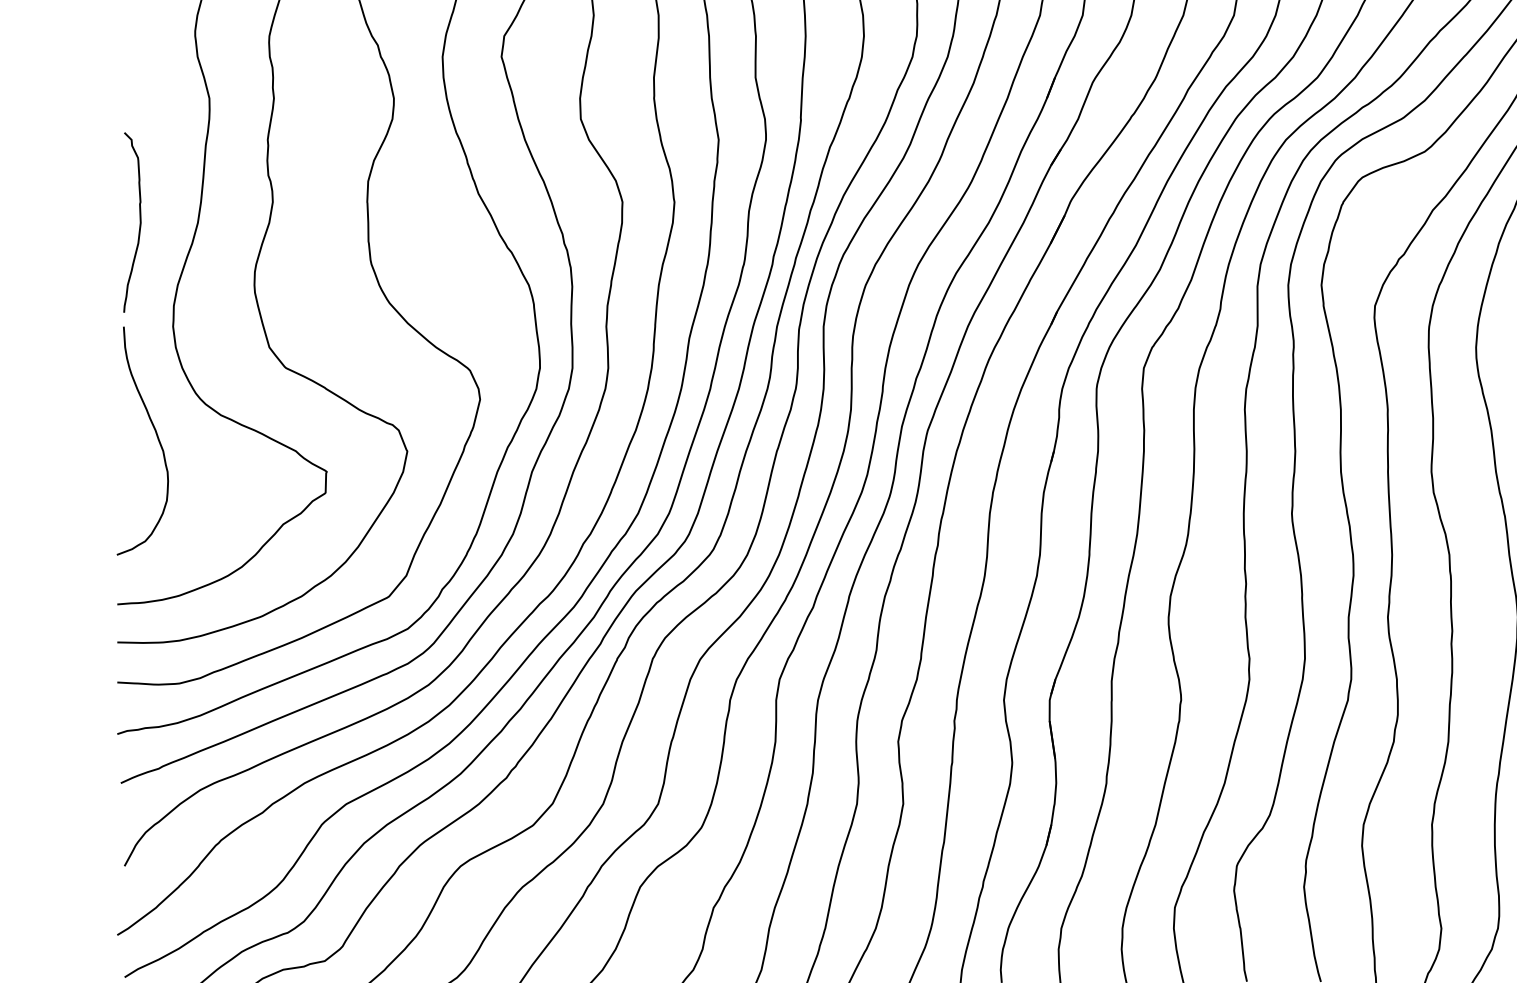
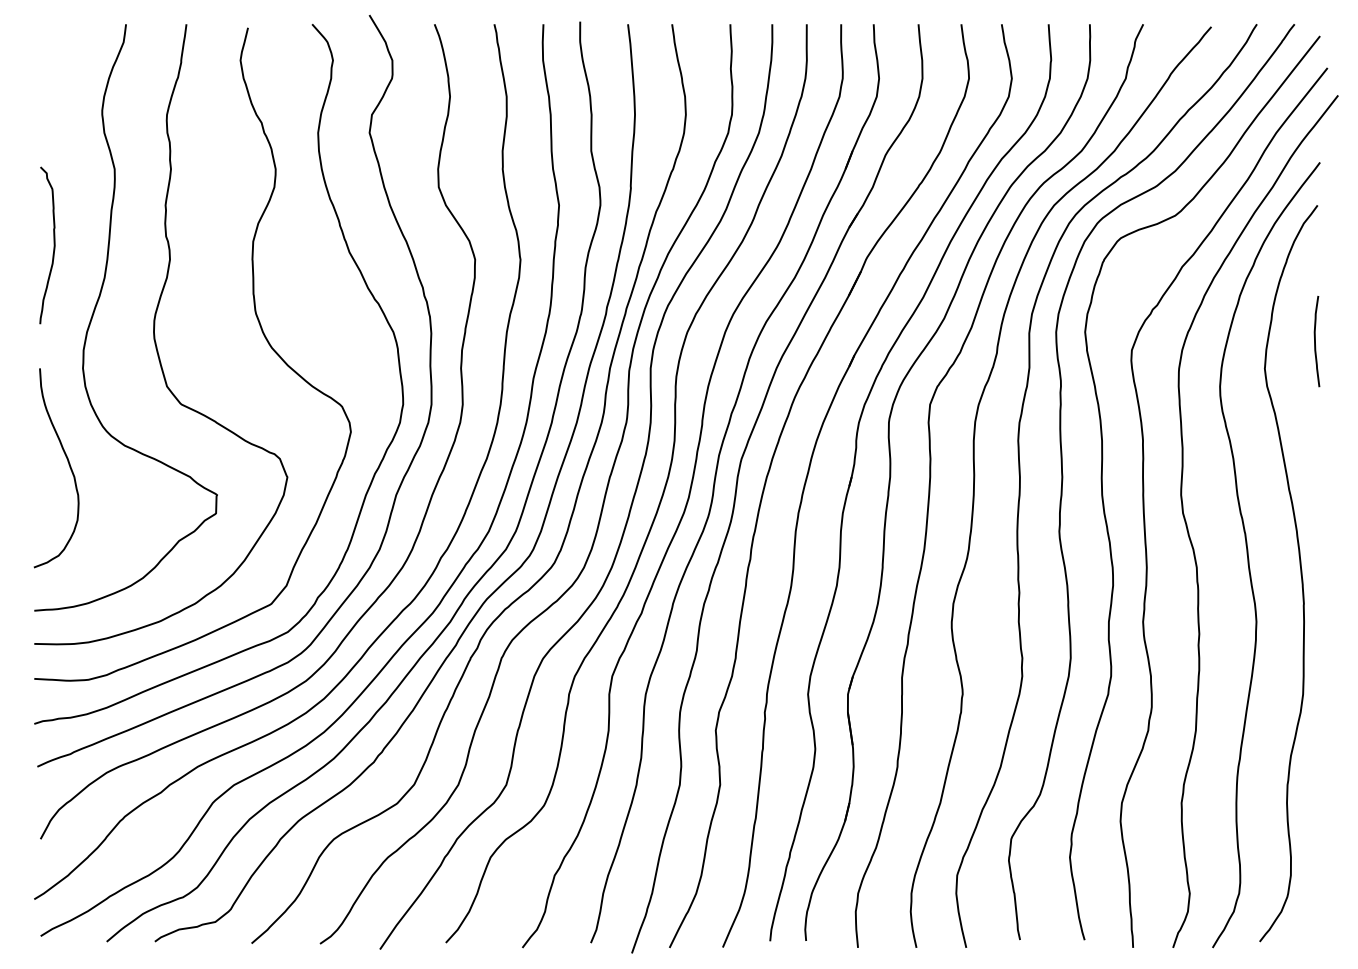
curve: (139, 222) -> (53, 245), moved

